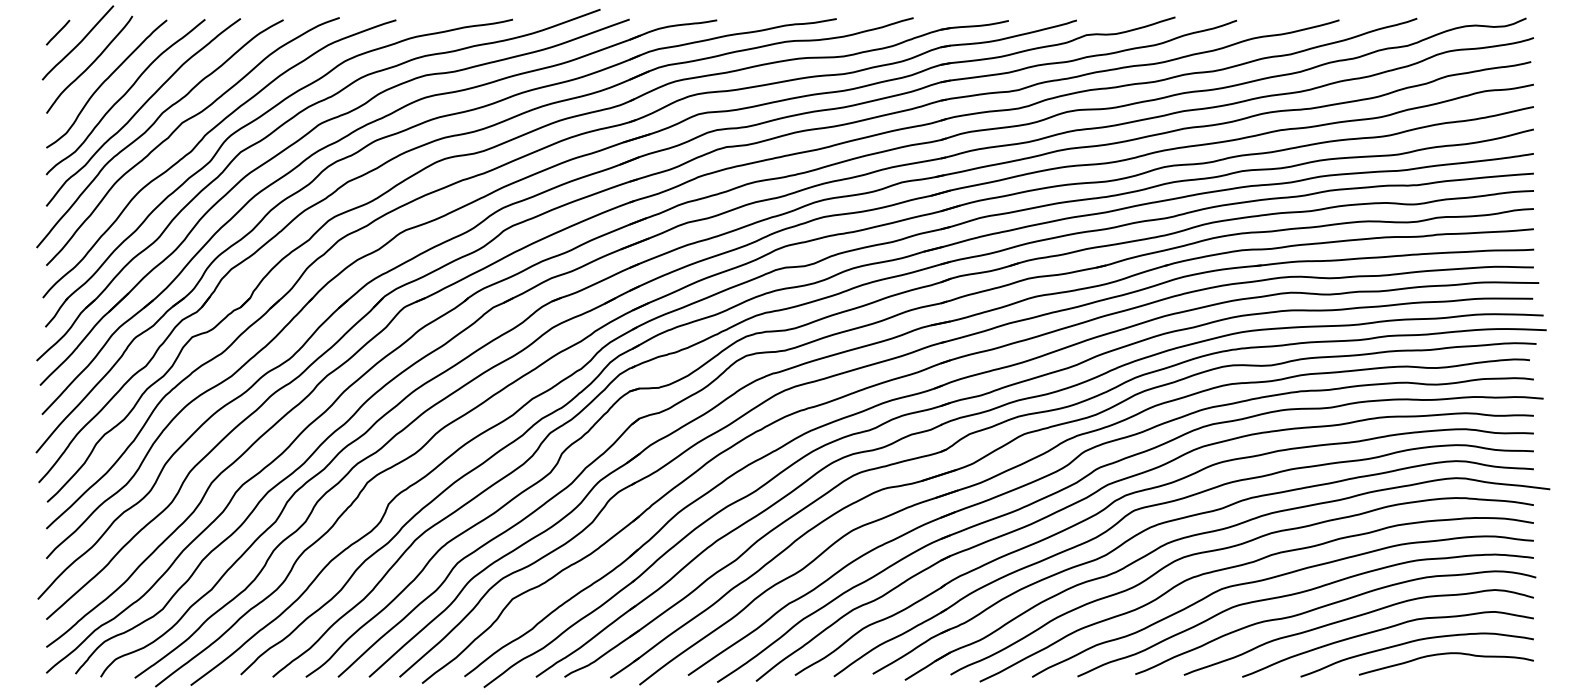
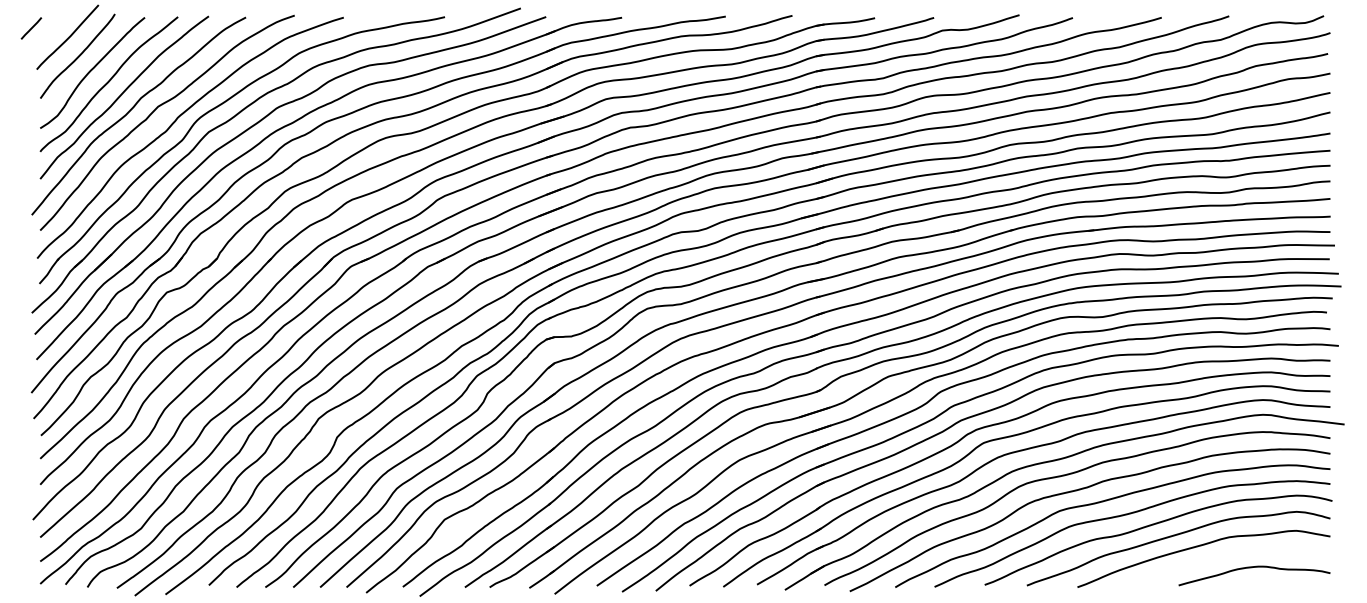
line: (58, 32) -> (31, 28), moved
curve: (1412, 642) -> (1225, 557), removed

